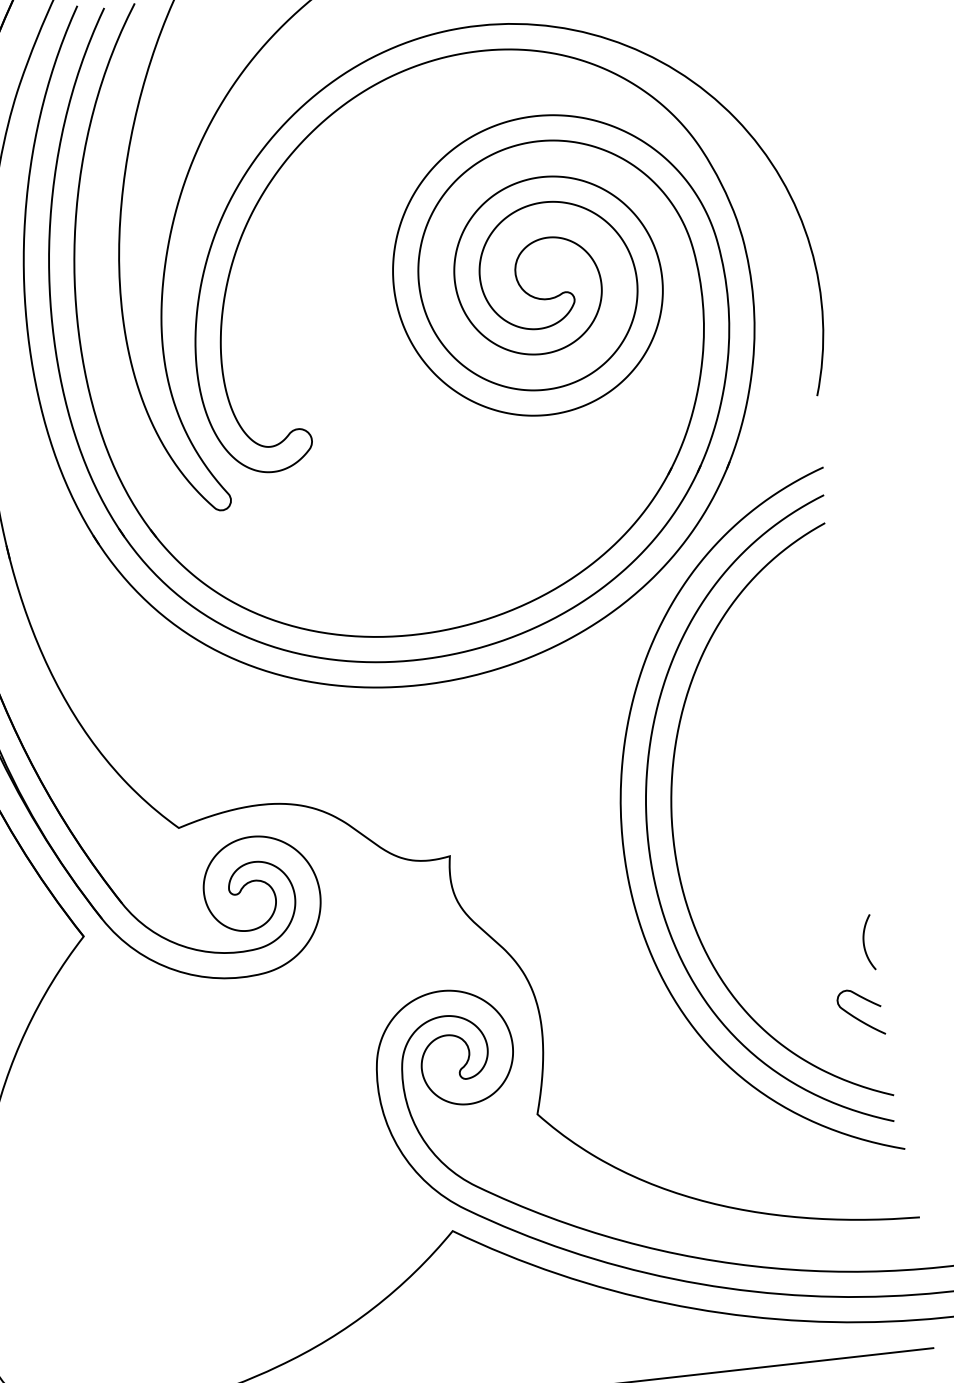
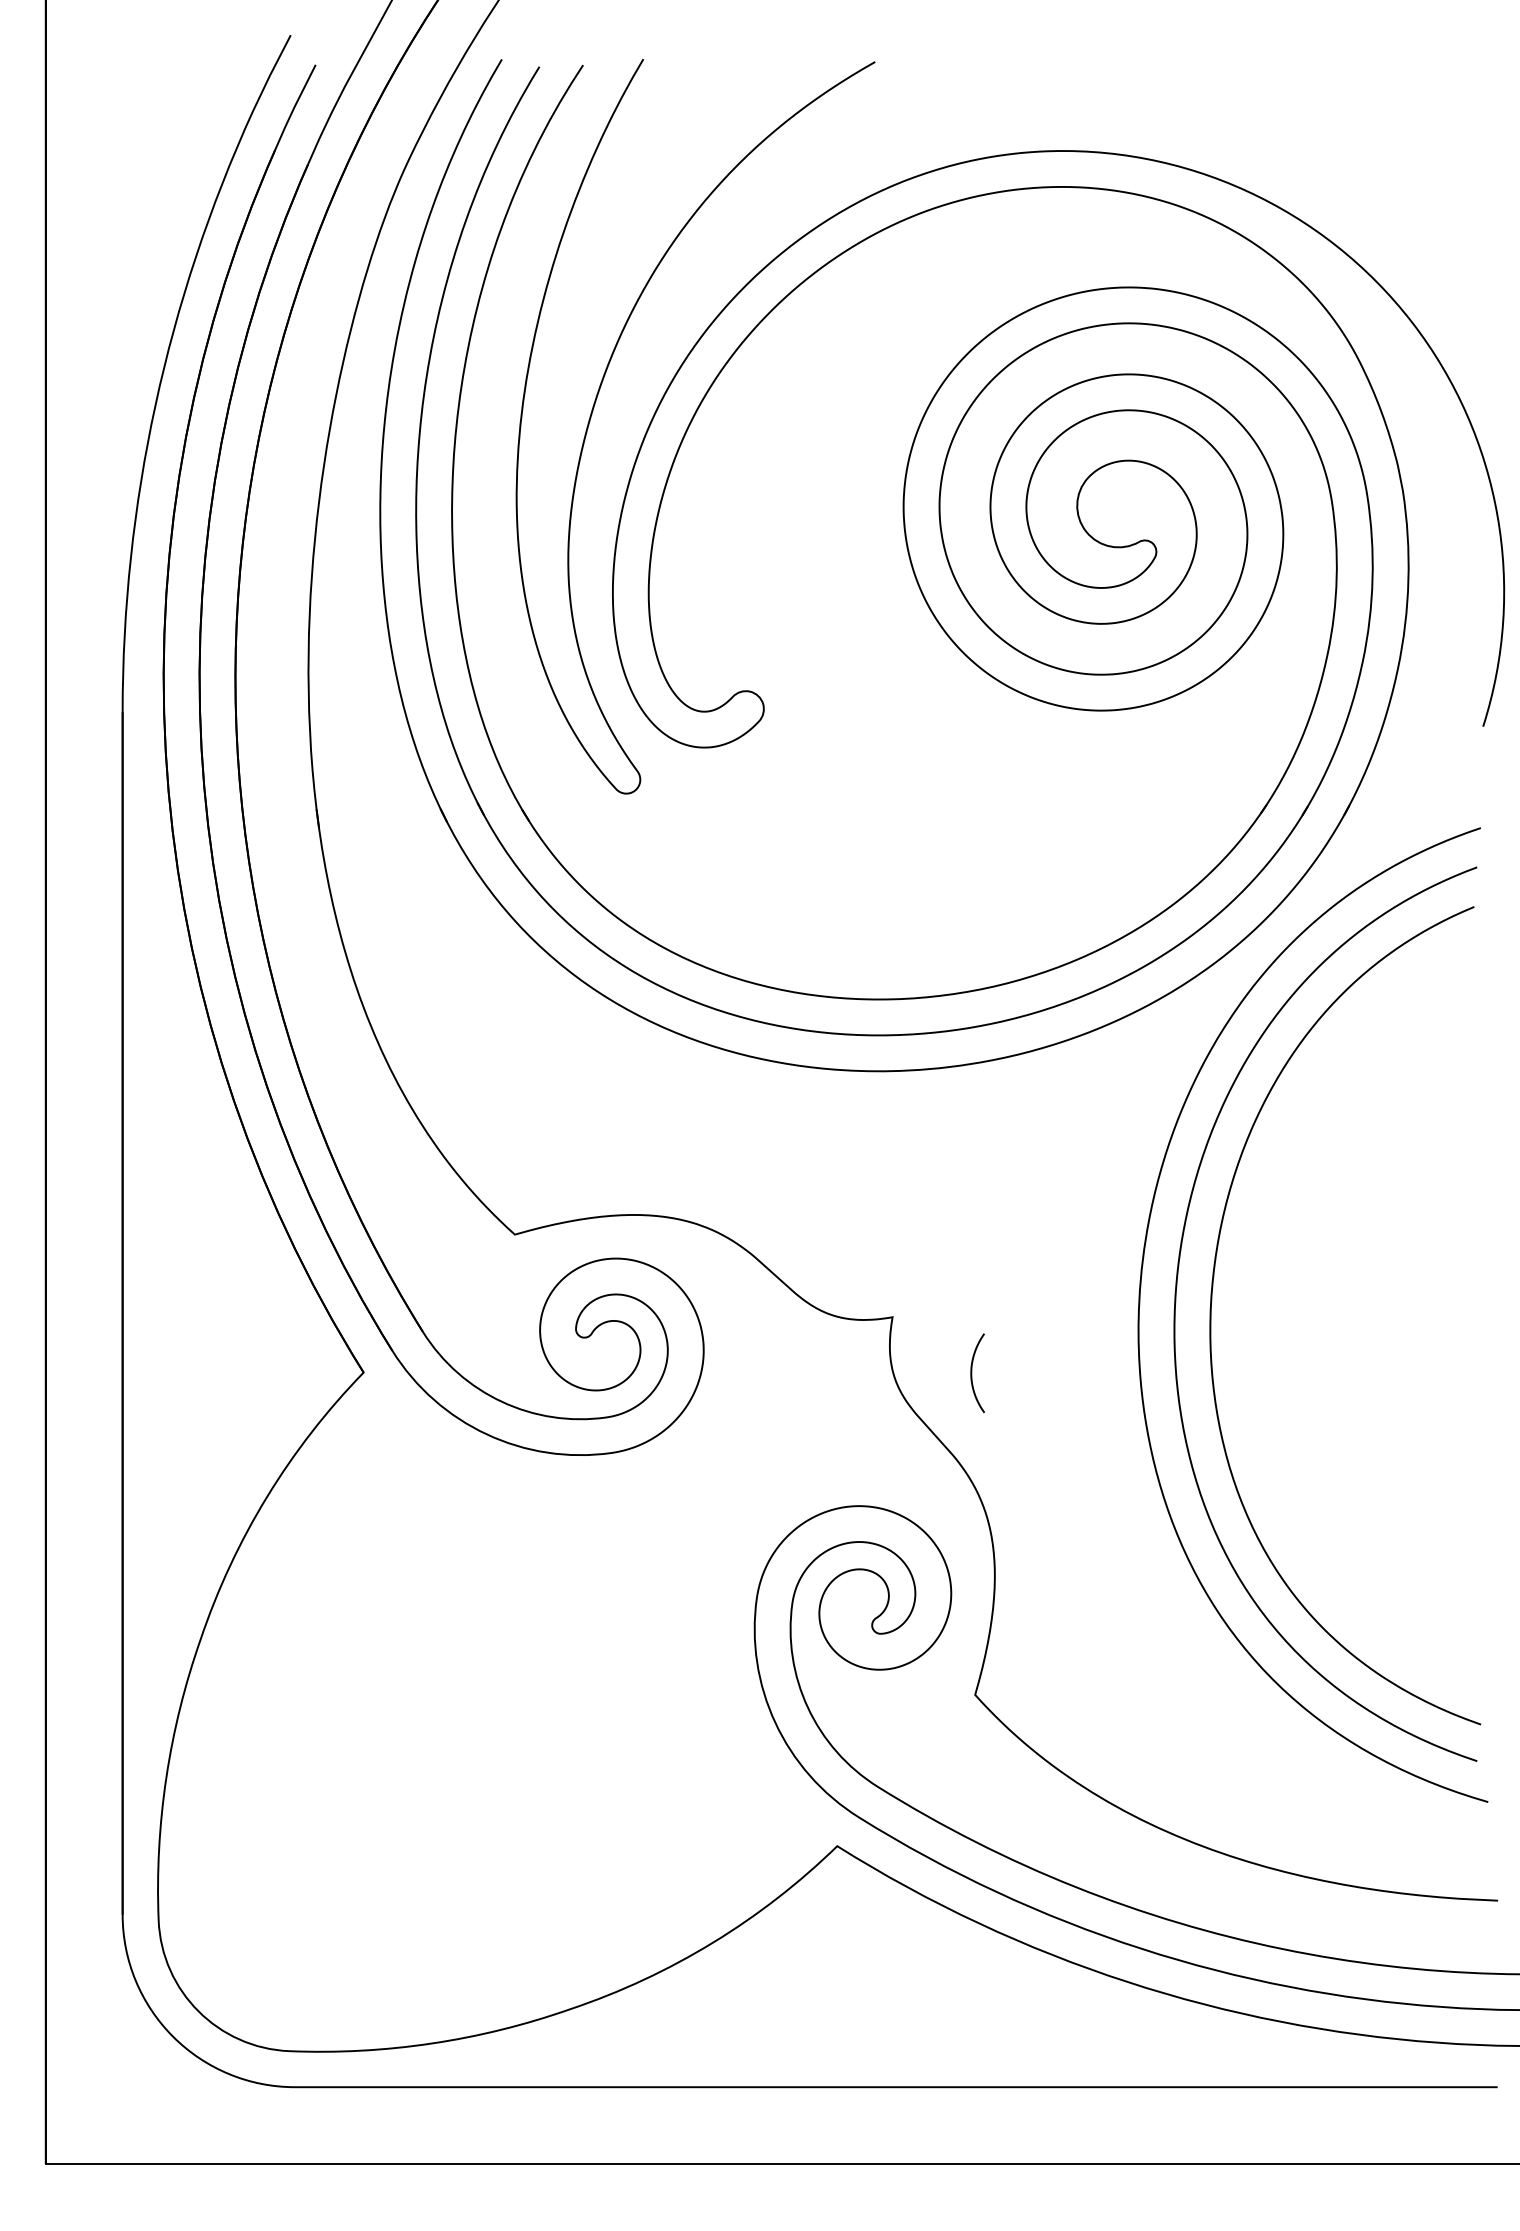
curve: (864, 942) -> (972, 1372), moved
curve: (858, 1018) -> (1442, 1610), removed

